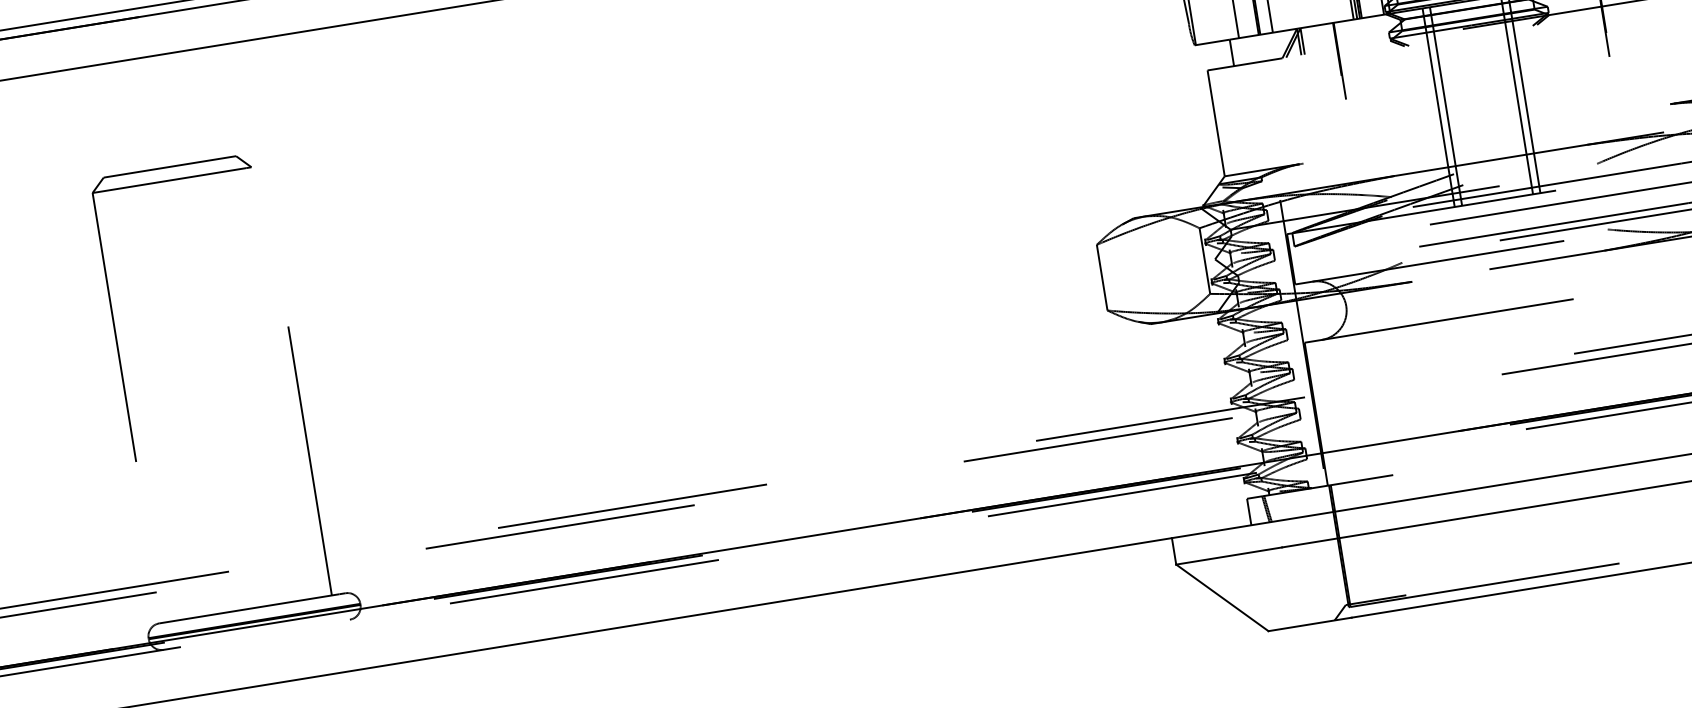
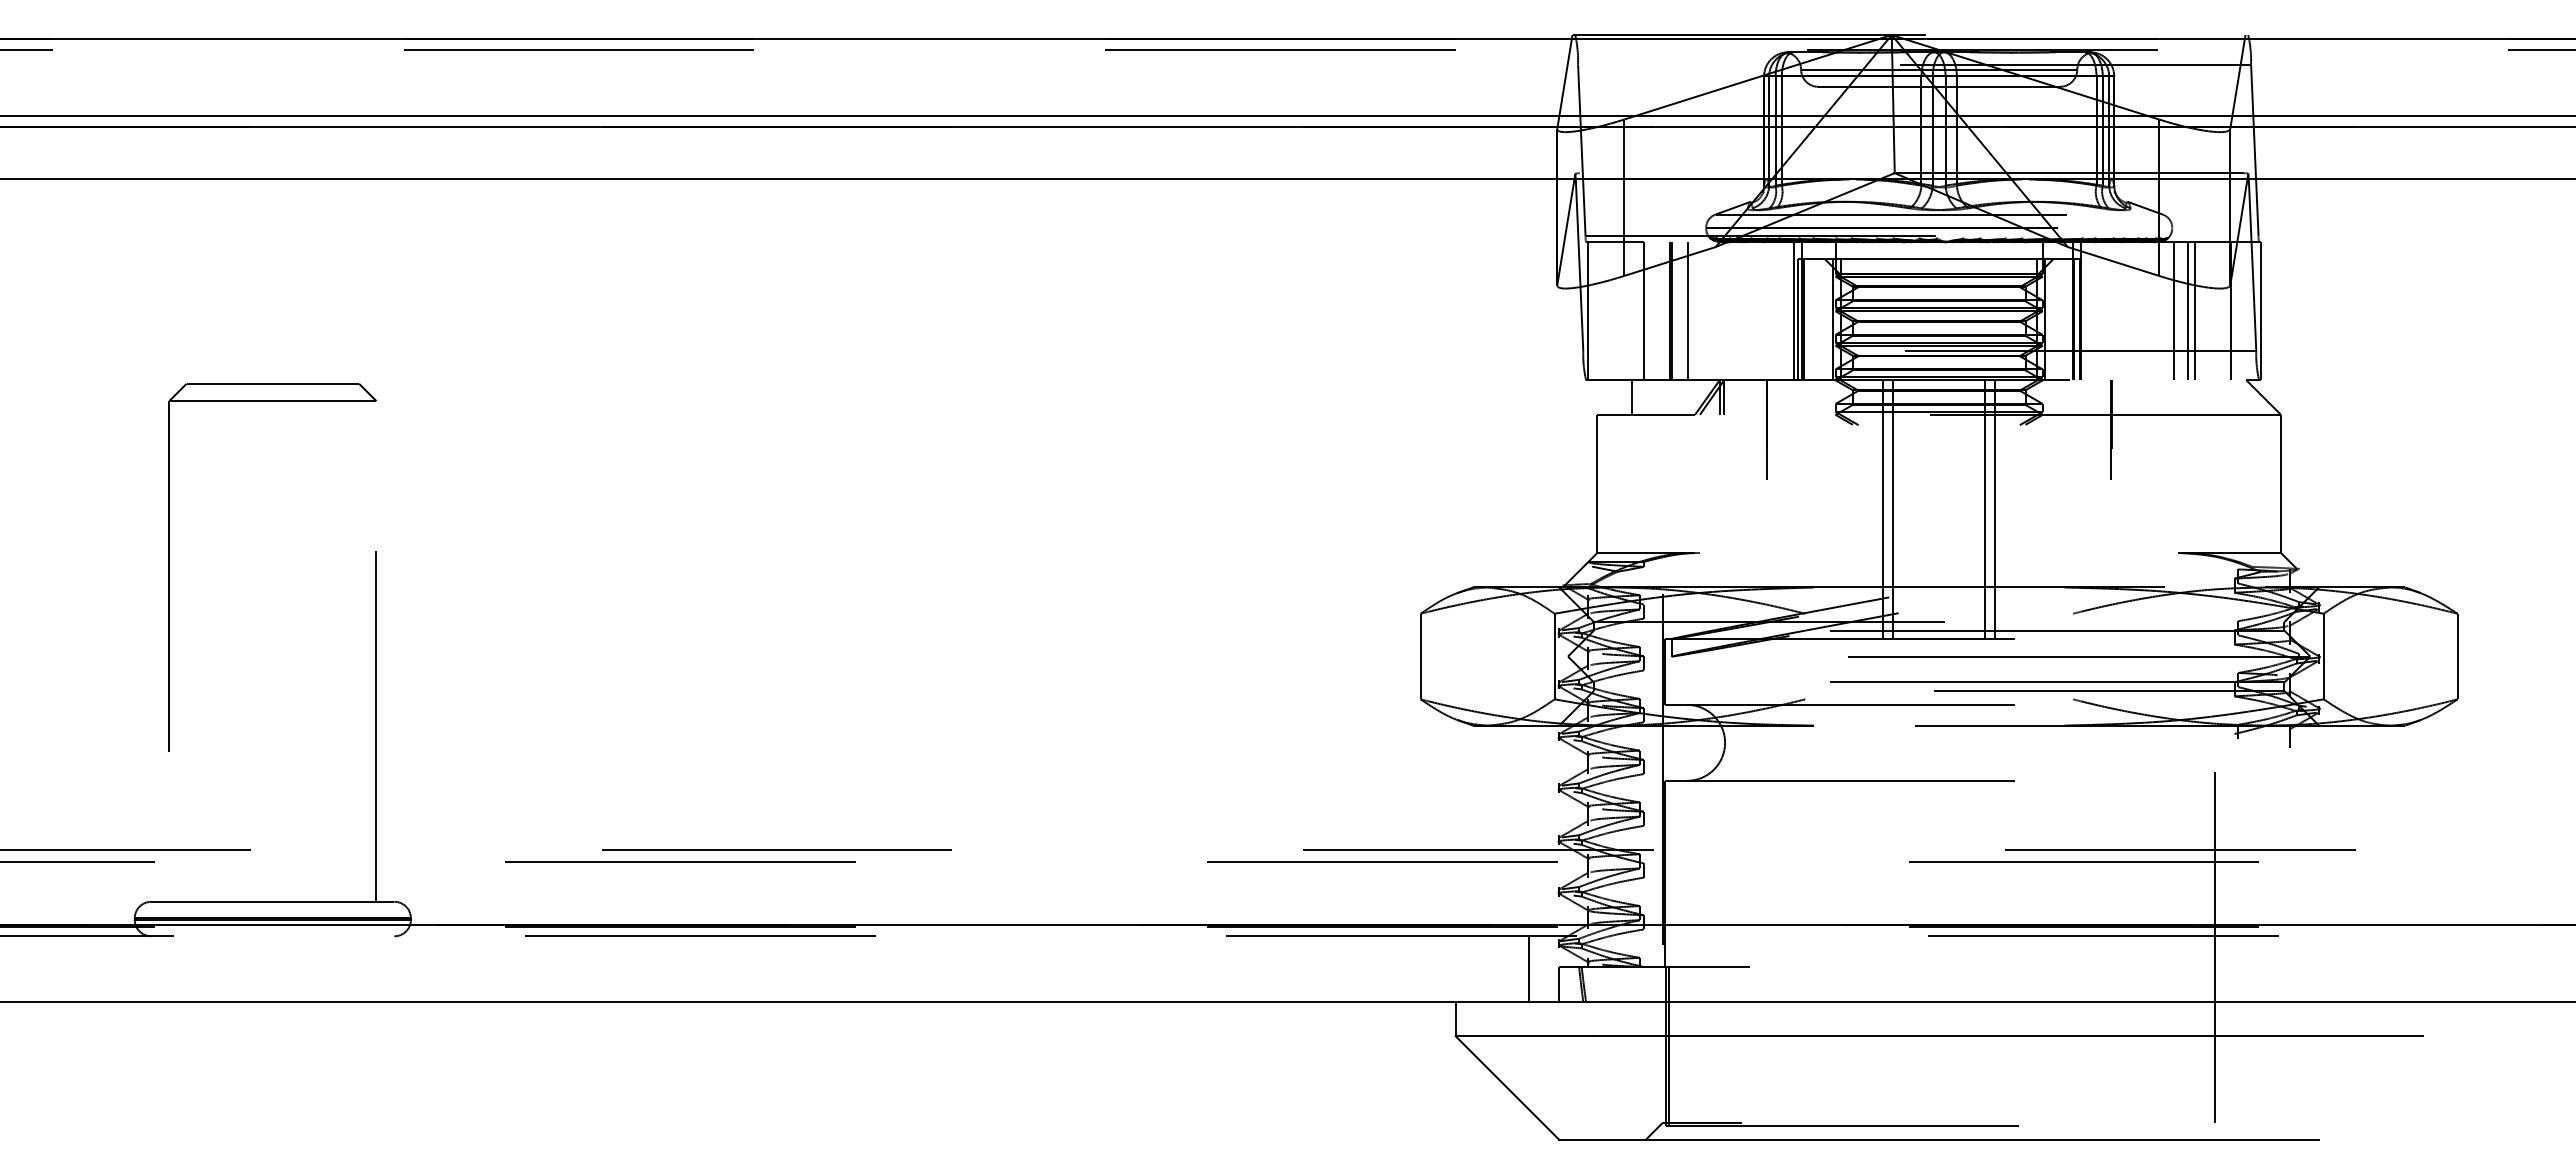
part: (113, 320) -> (169, 567), moved
line: (1224, 503) -> (1529, 968), added

